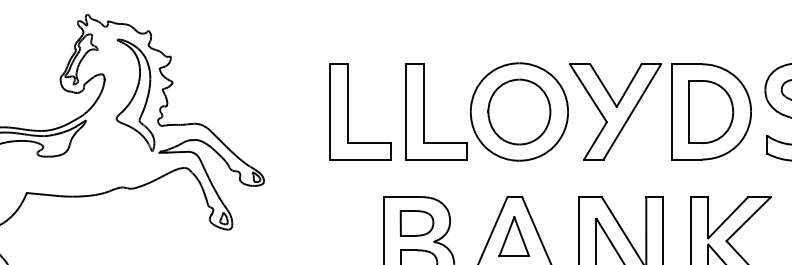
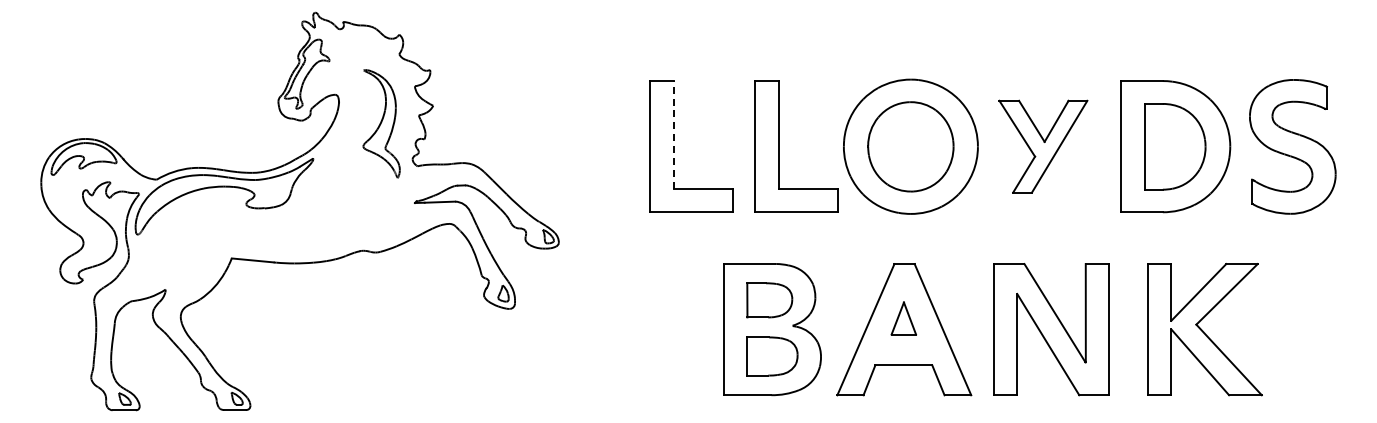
part: (135, 95) -> (381, 123), size x0.7
line: (347, 103) -> (673, 135), solid -> dashed
part: (615, 111) -> (1043, 146), size x0.7
part: (514, 236) -> (903, 318), size x0.6

